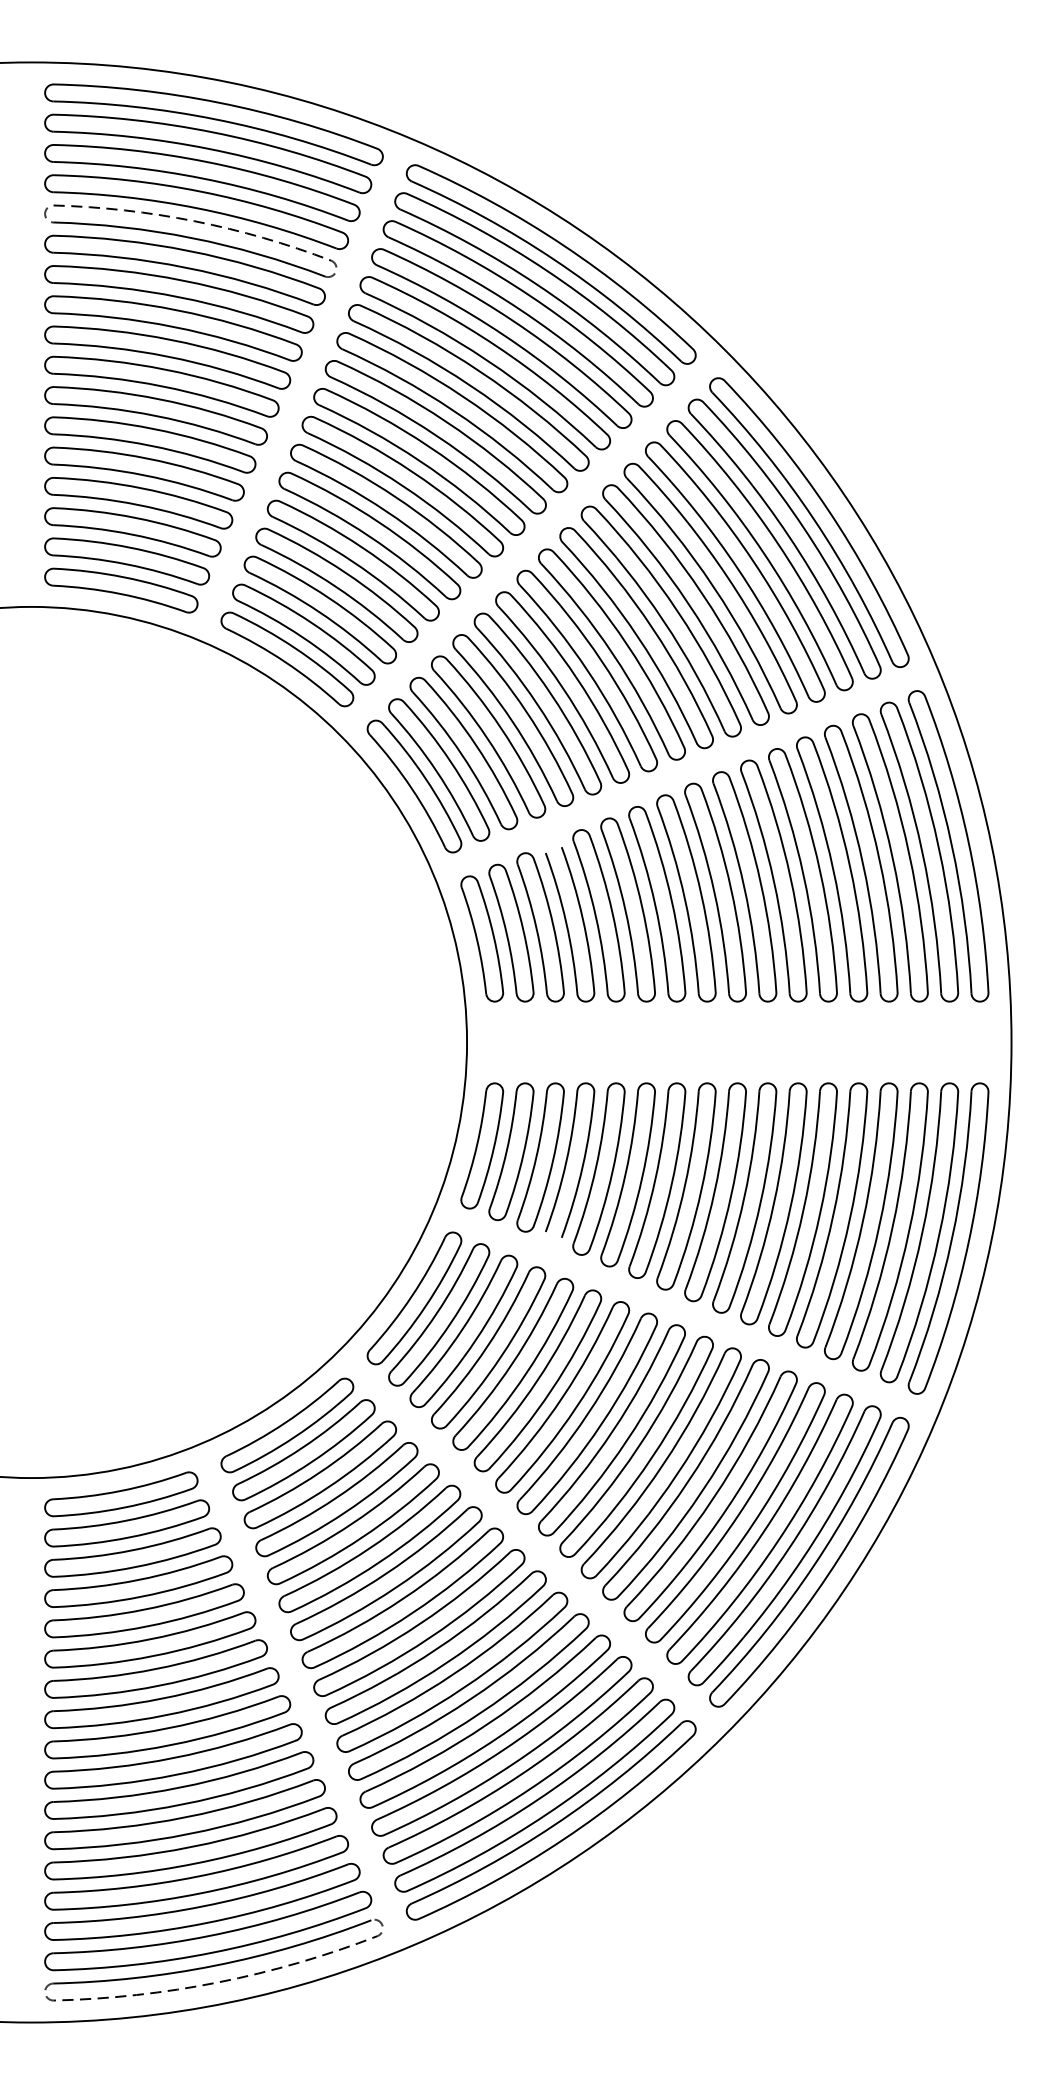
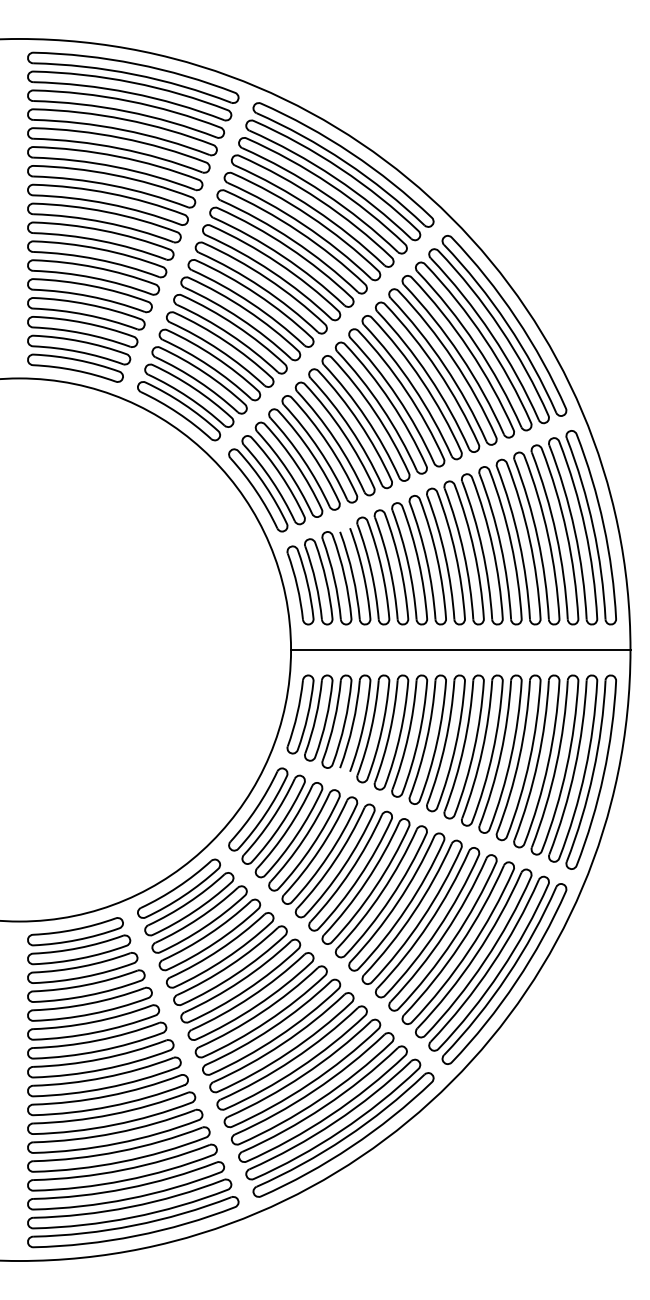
line: (195, 222) -> (121, 138), dashed -> solid
line: (738, 1041) -> (460, 649), added
line: (219, 1981) -> (136, 1235), dashed -> solid

